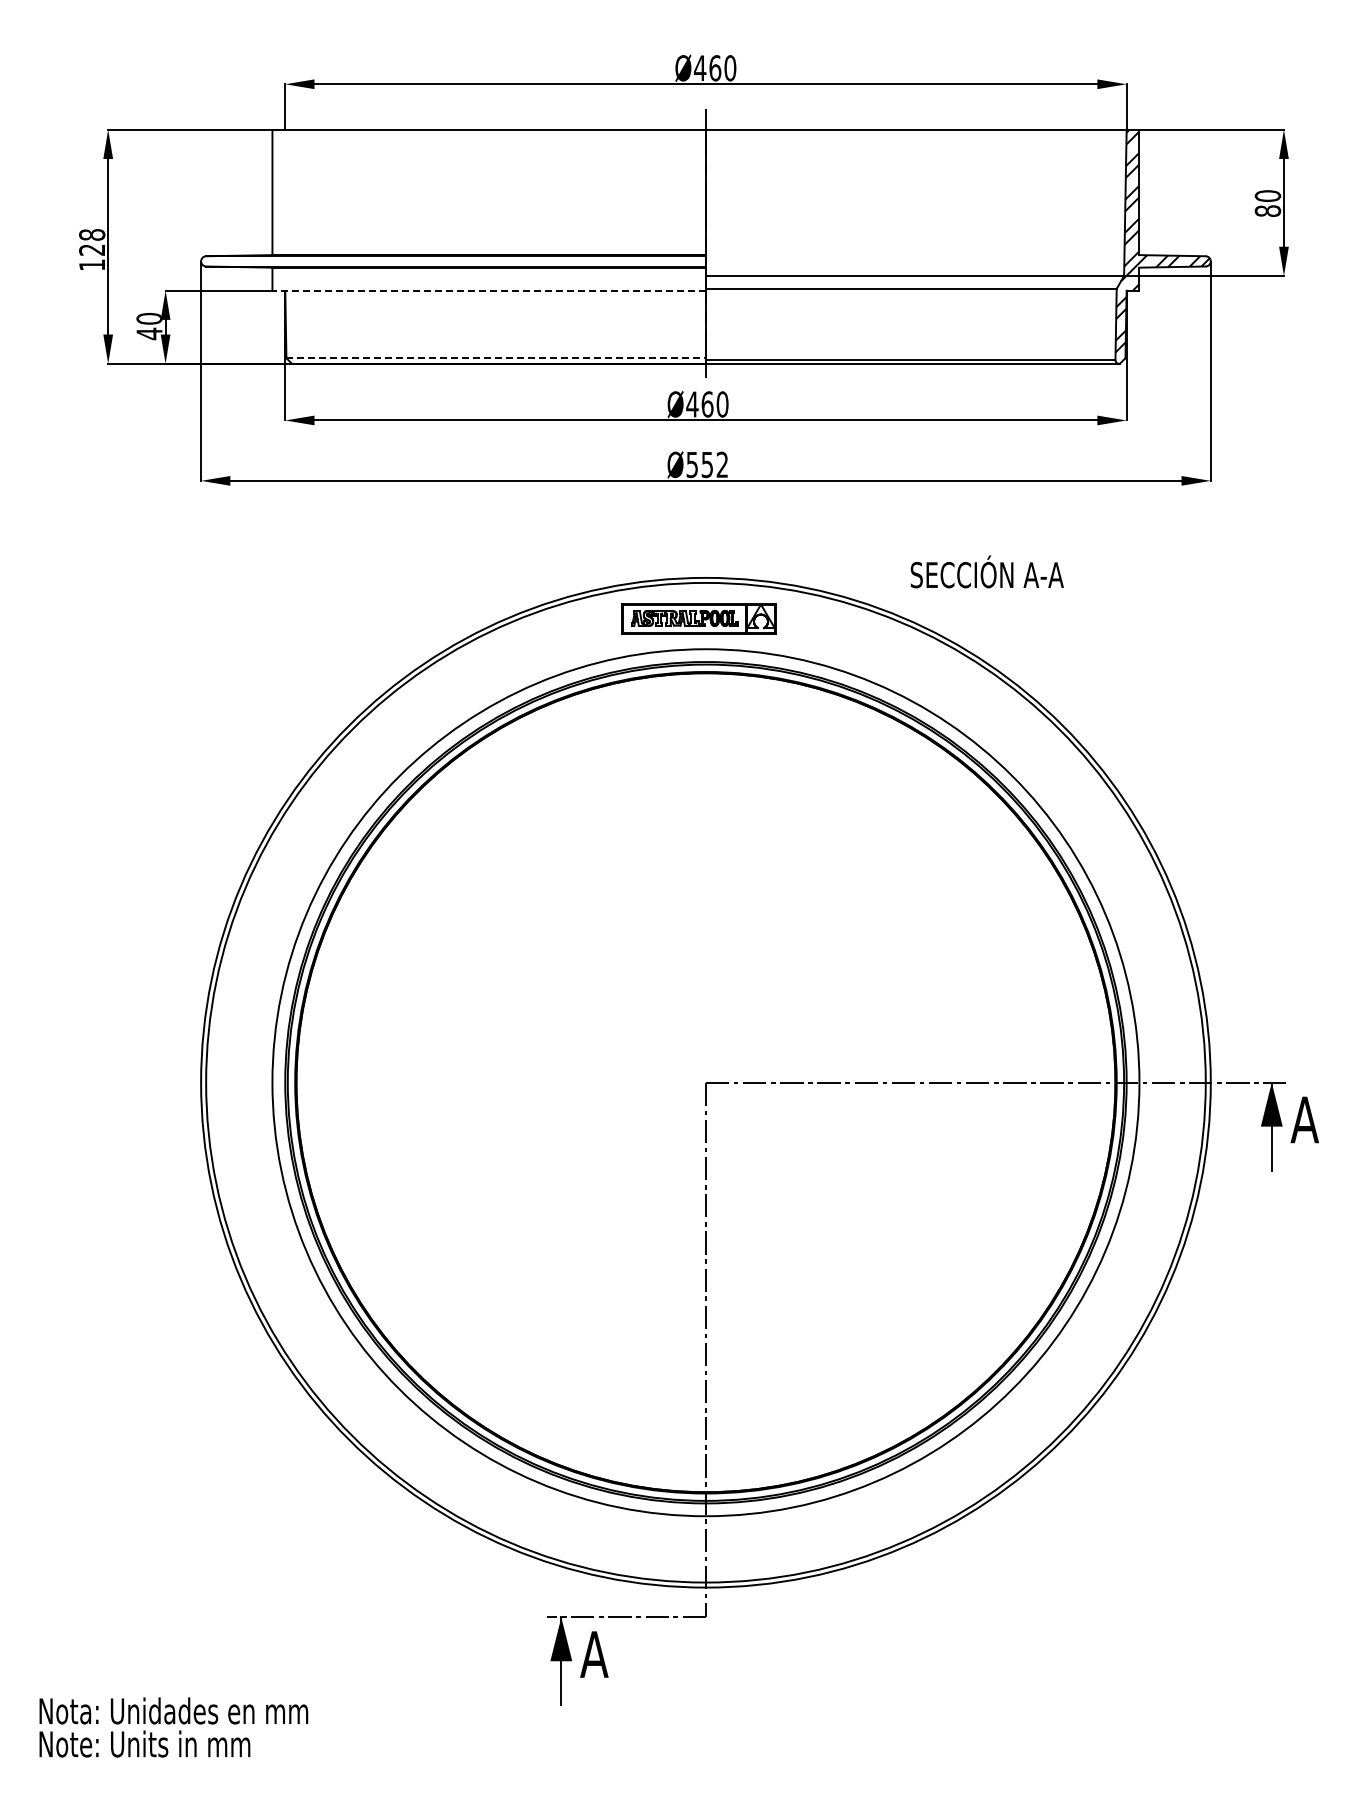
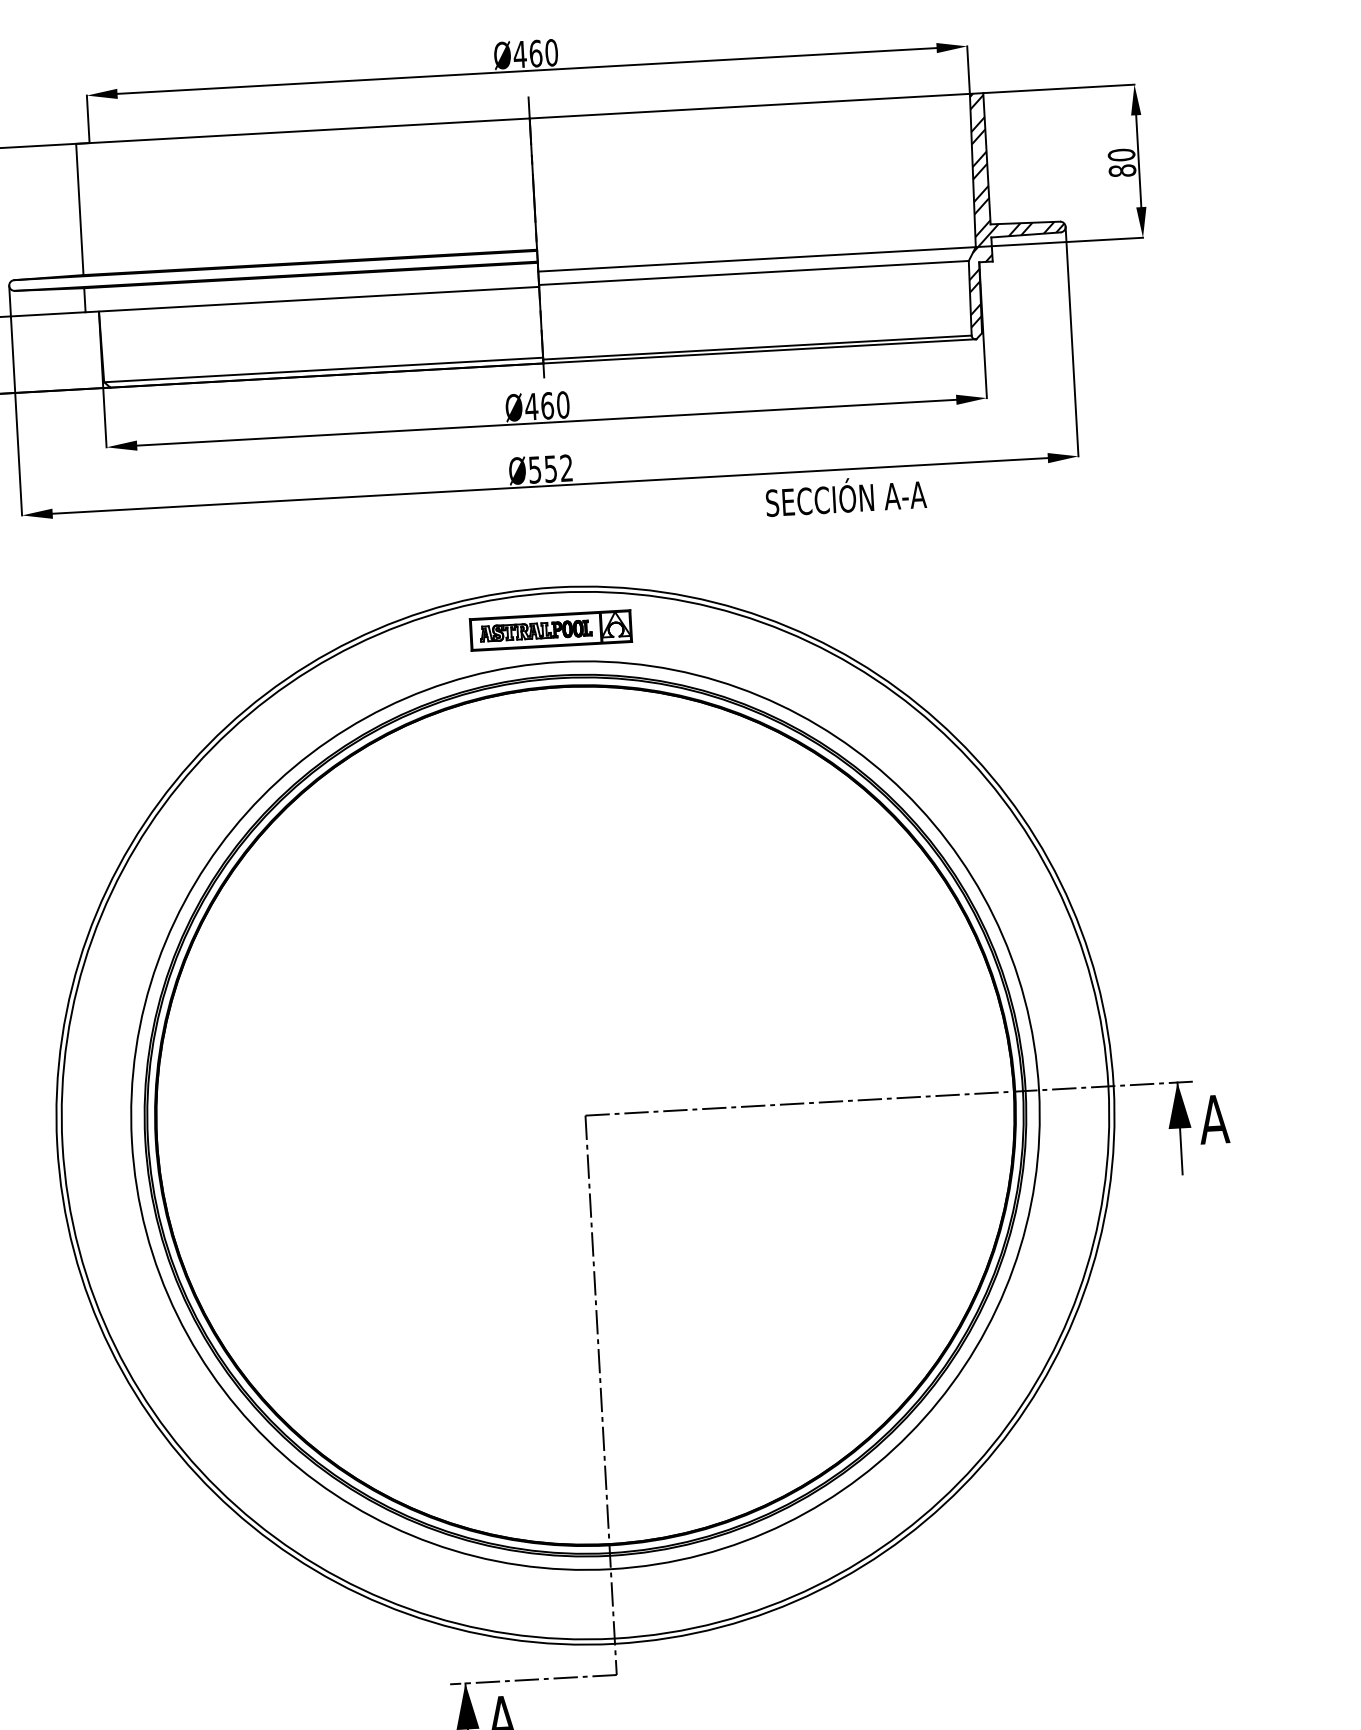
line: (489, 290) -> (312, 299), dashed -> solid
line: (496, 358) -> (323, 370), dashed -> solid
text: (986, 571) -> (845, 495), moved

